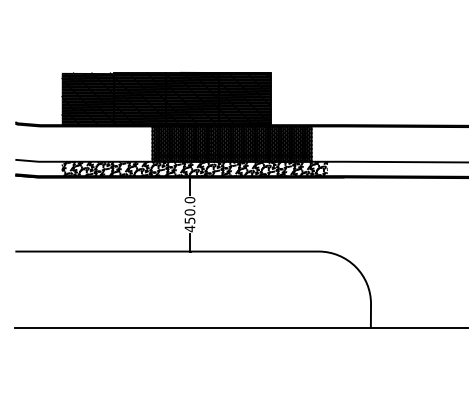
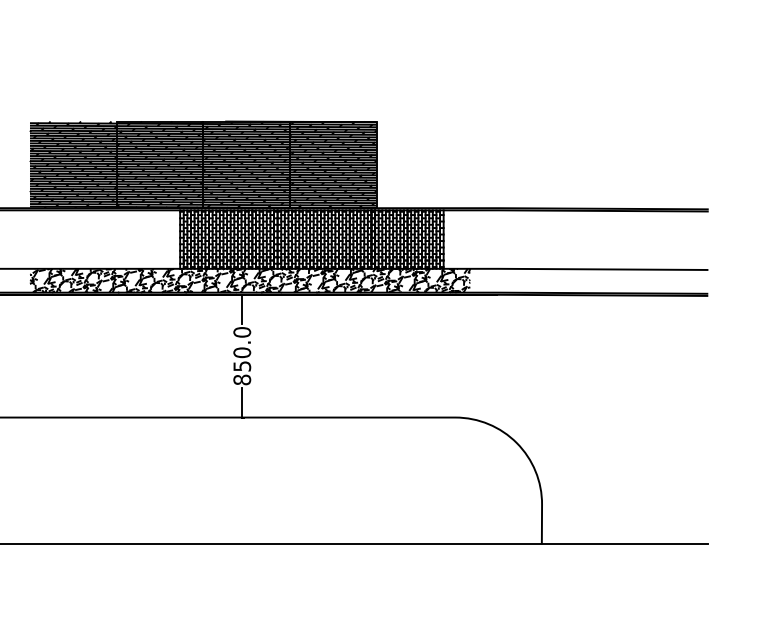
text: (189, 228) -> (241, 379), 450.0 -> 850.0

